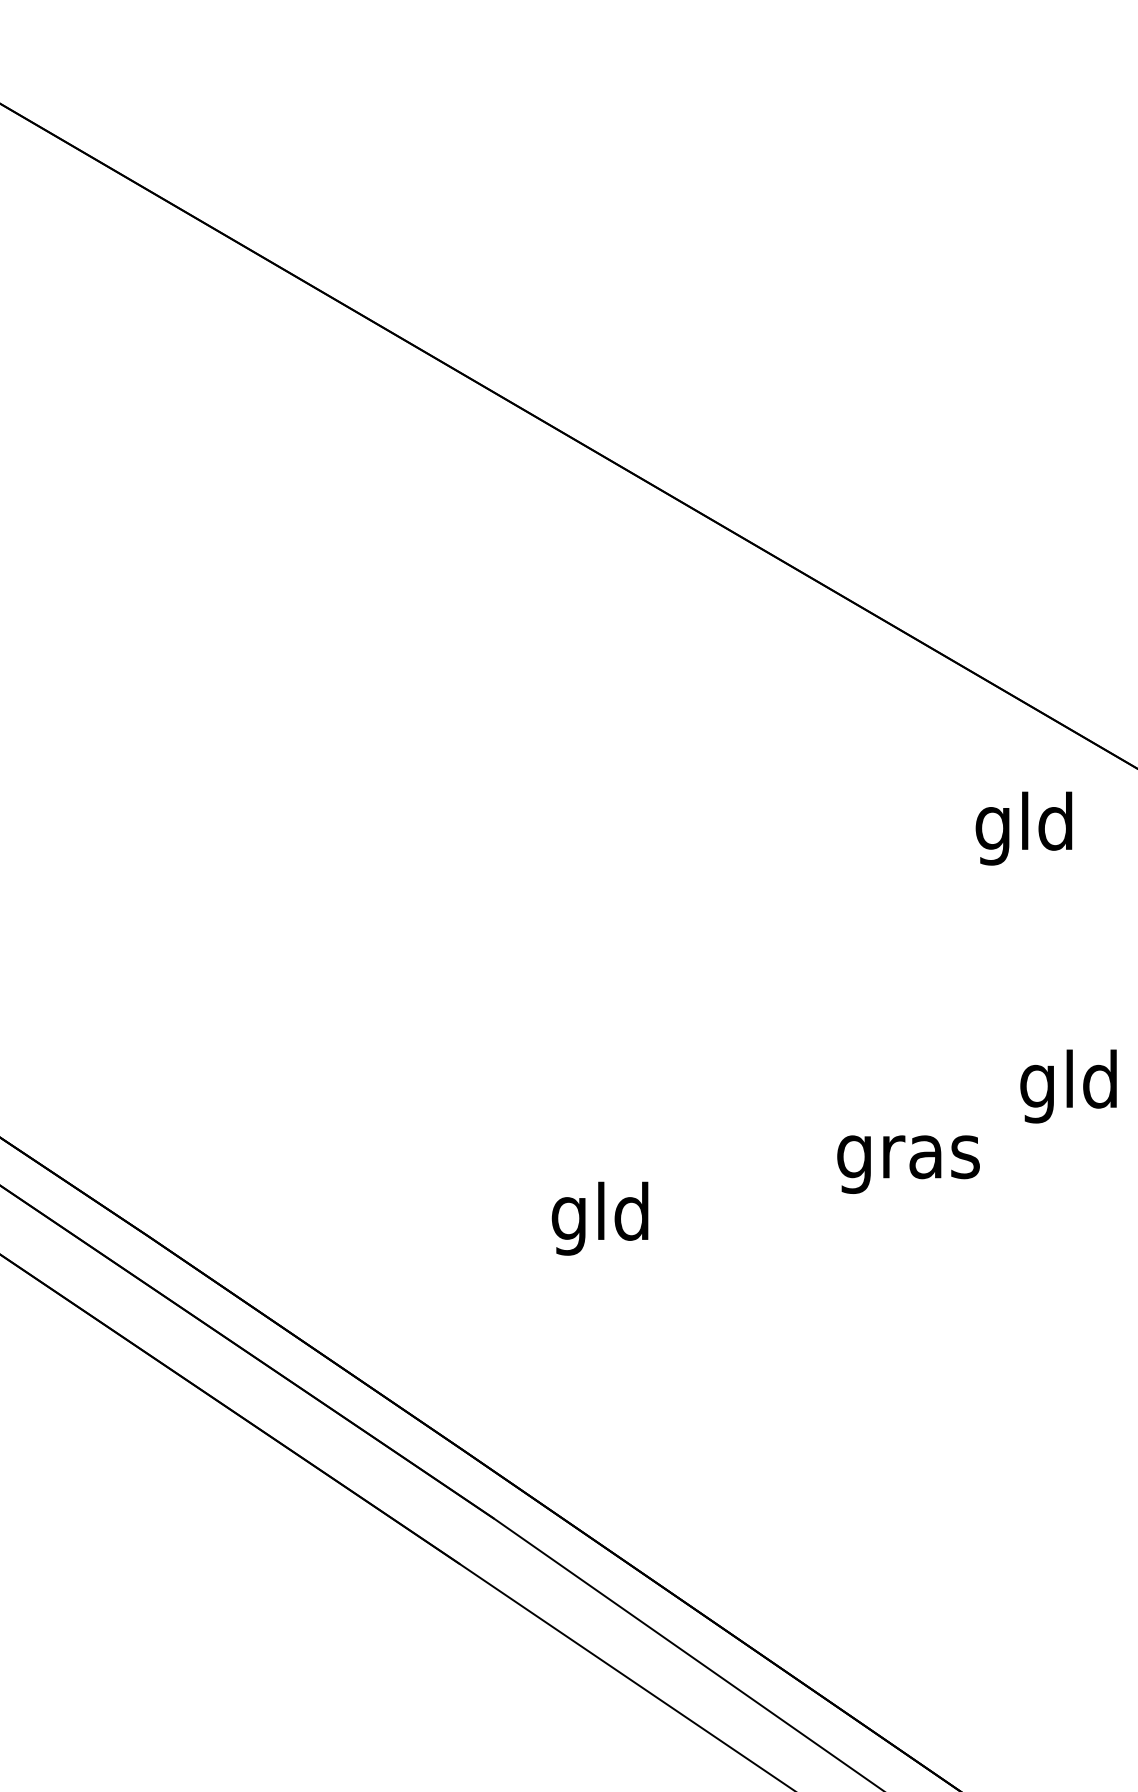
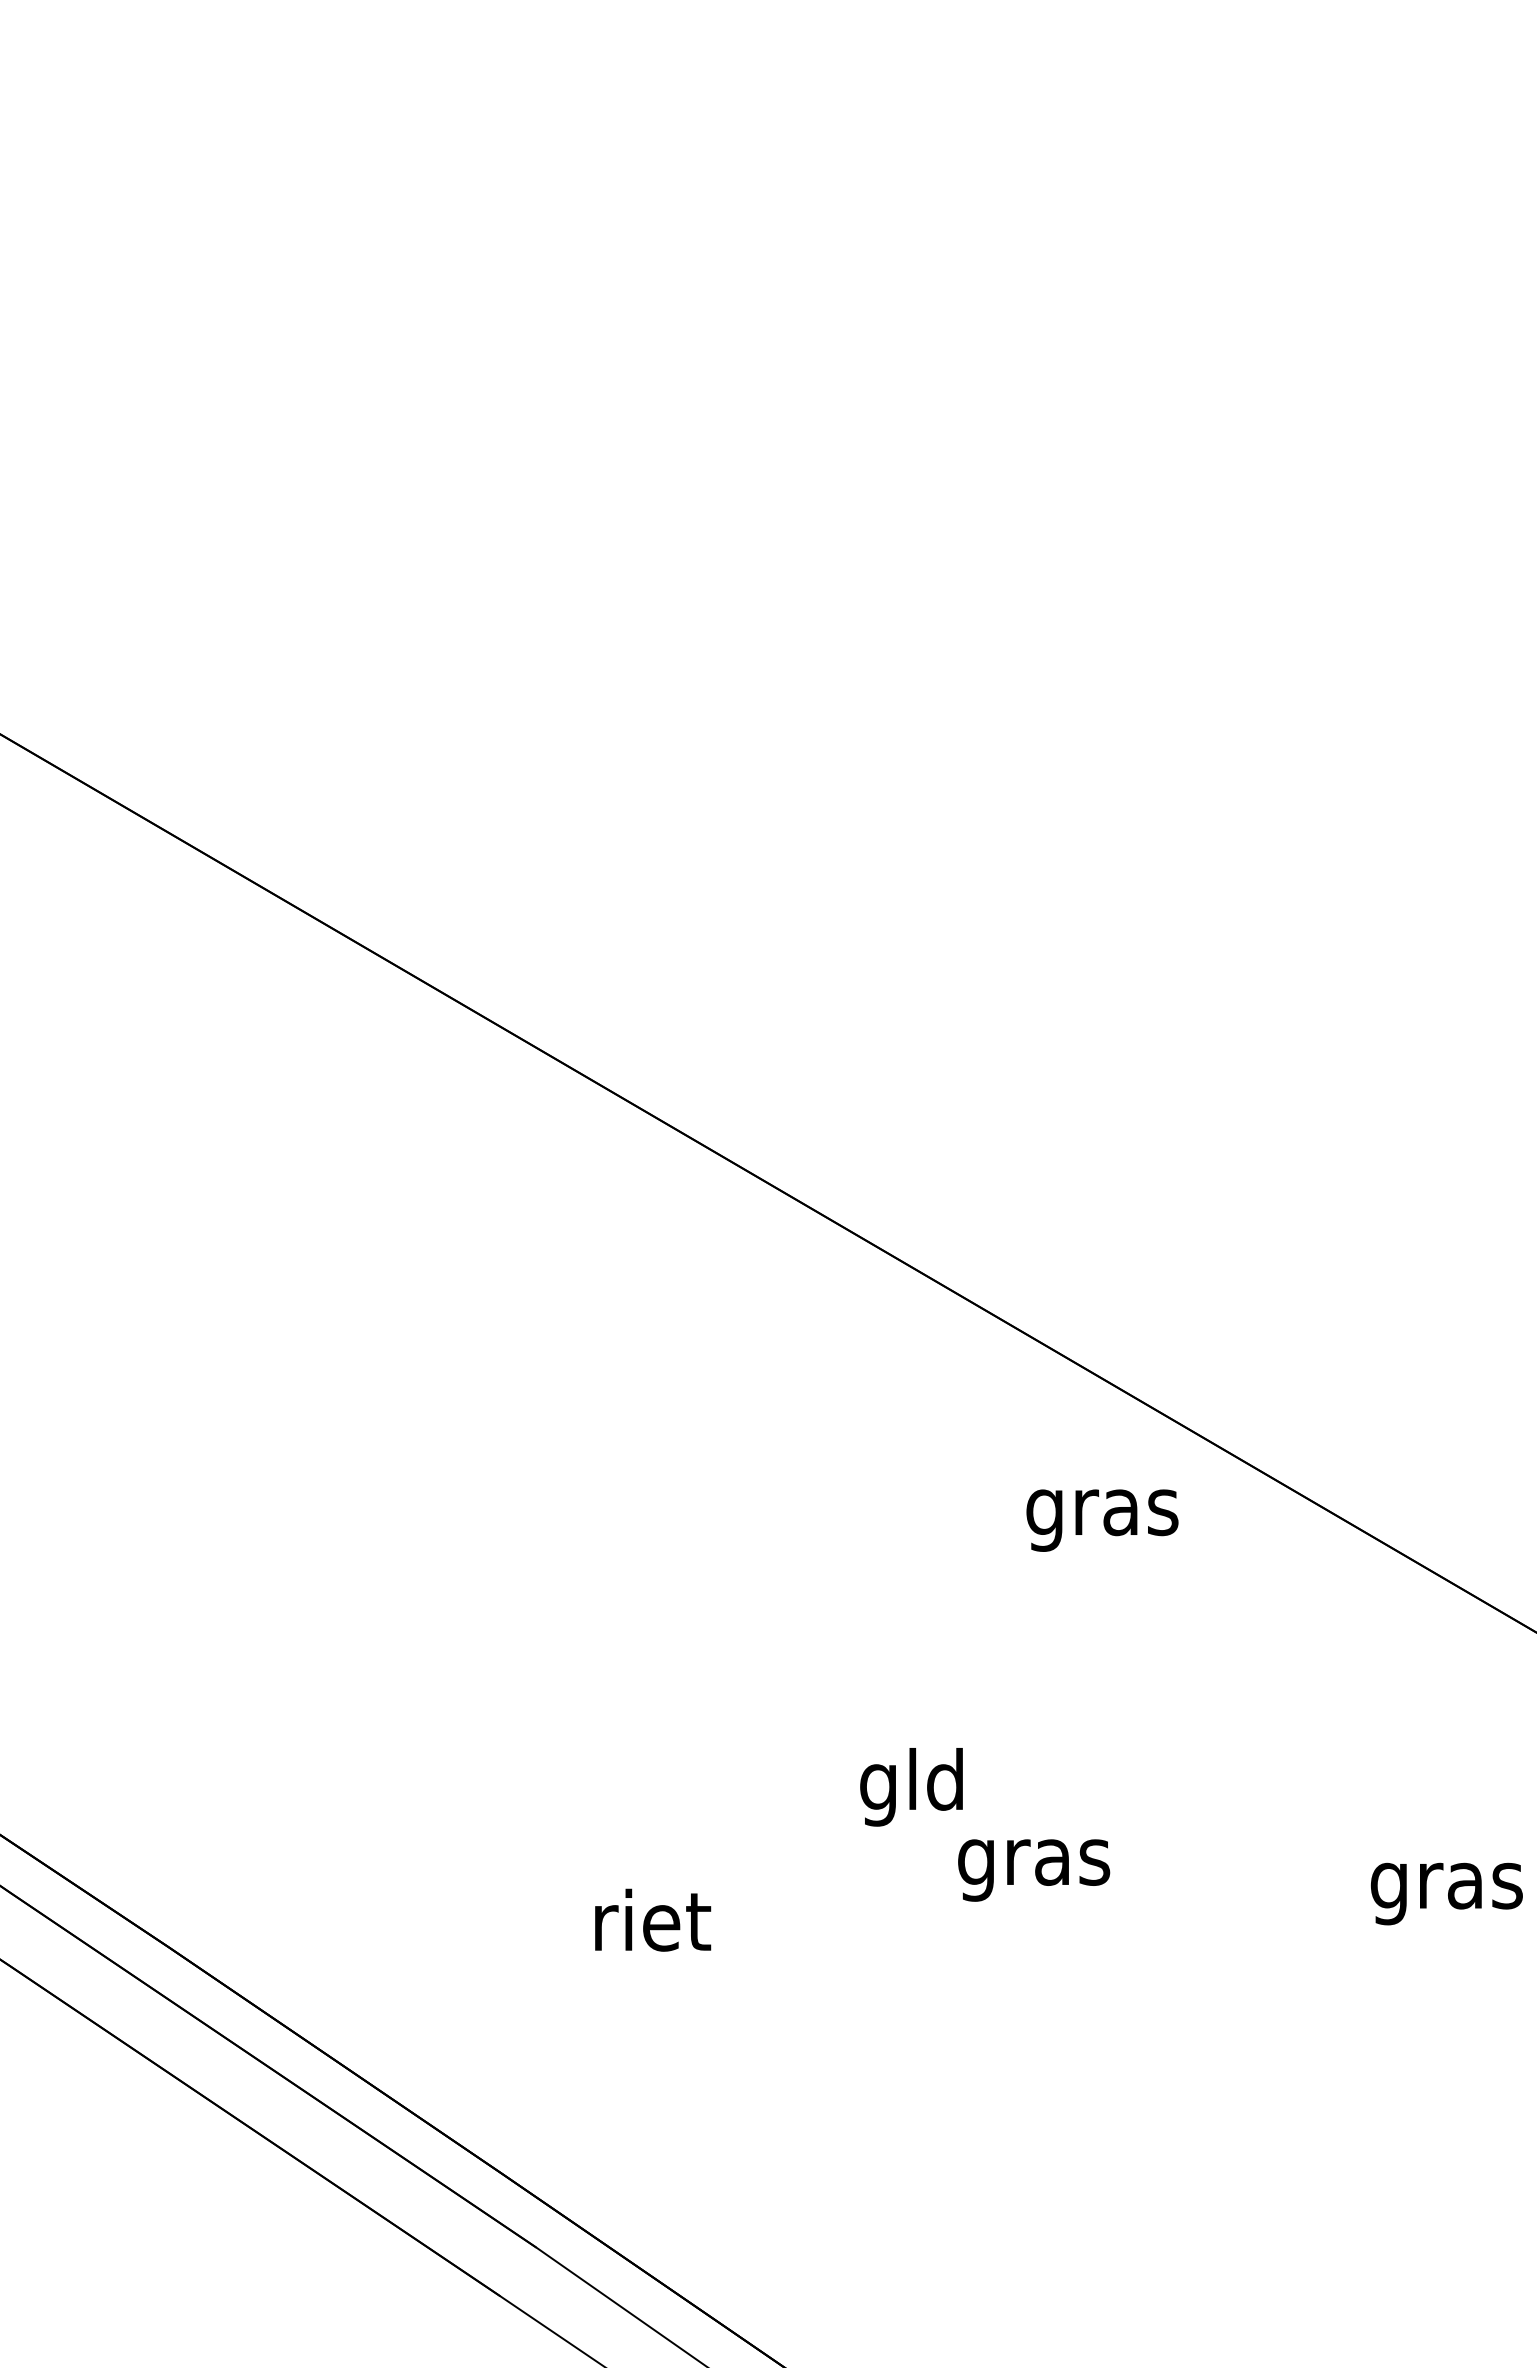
text: (1025, 828) -> (1102, 1512), gld -> gras
text: (1068, 1086) -> (911, 1787), moved
text: (908, 1164) -> (1034, 1870), moved
text: (603, 1218) -> (653, 1927), gld -> riet

